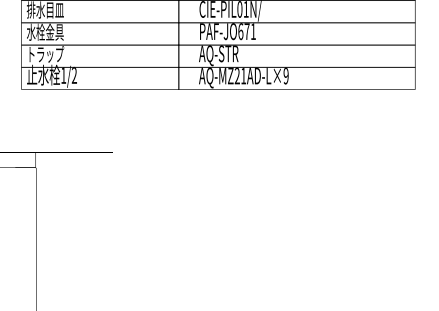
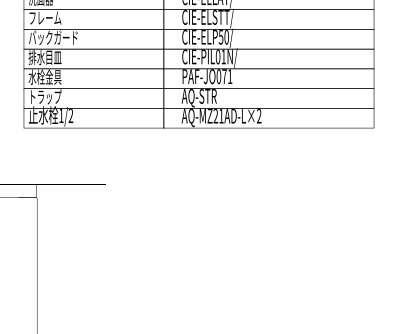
text: (240, 31) -> (218, 76), PAF-JO671 -> PAF-JO071
text: (286, 76) -> (259, 116), AQ-MZ21AD-L×9 -> AQ-MZ21AD-L×2

